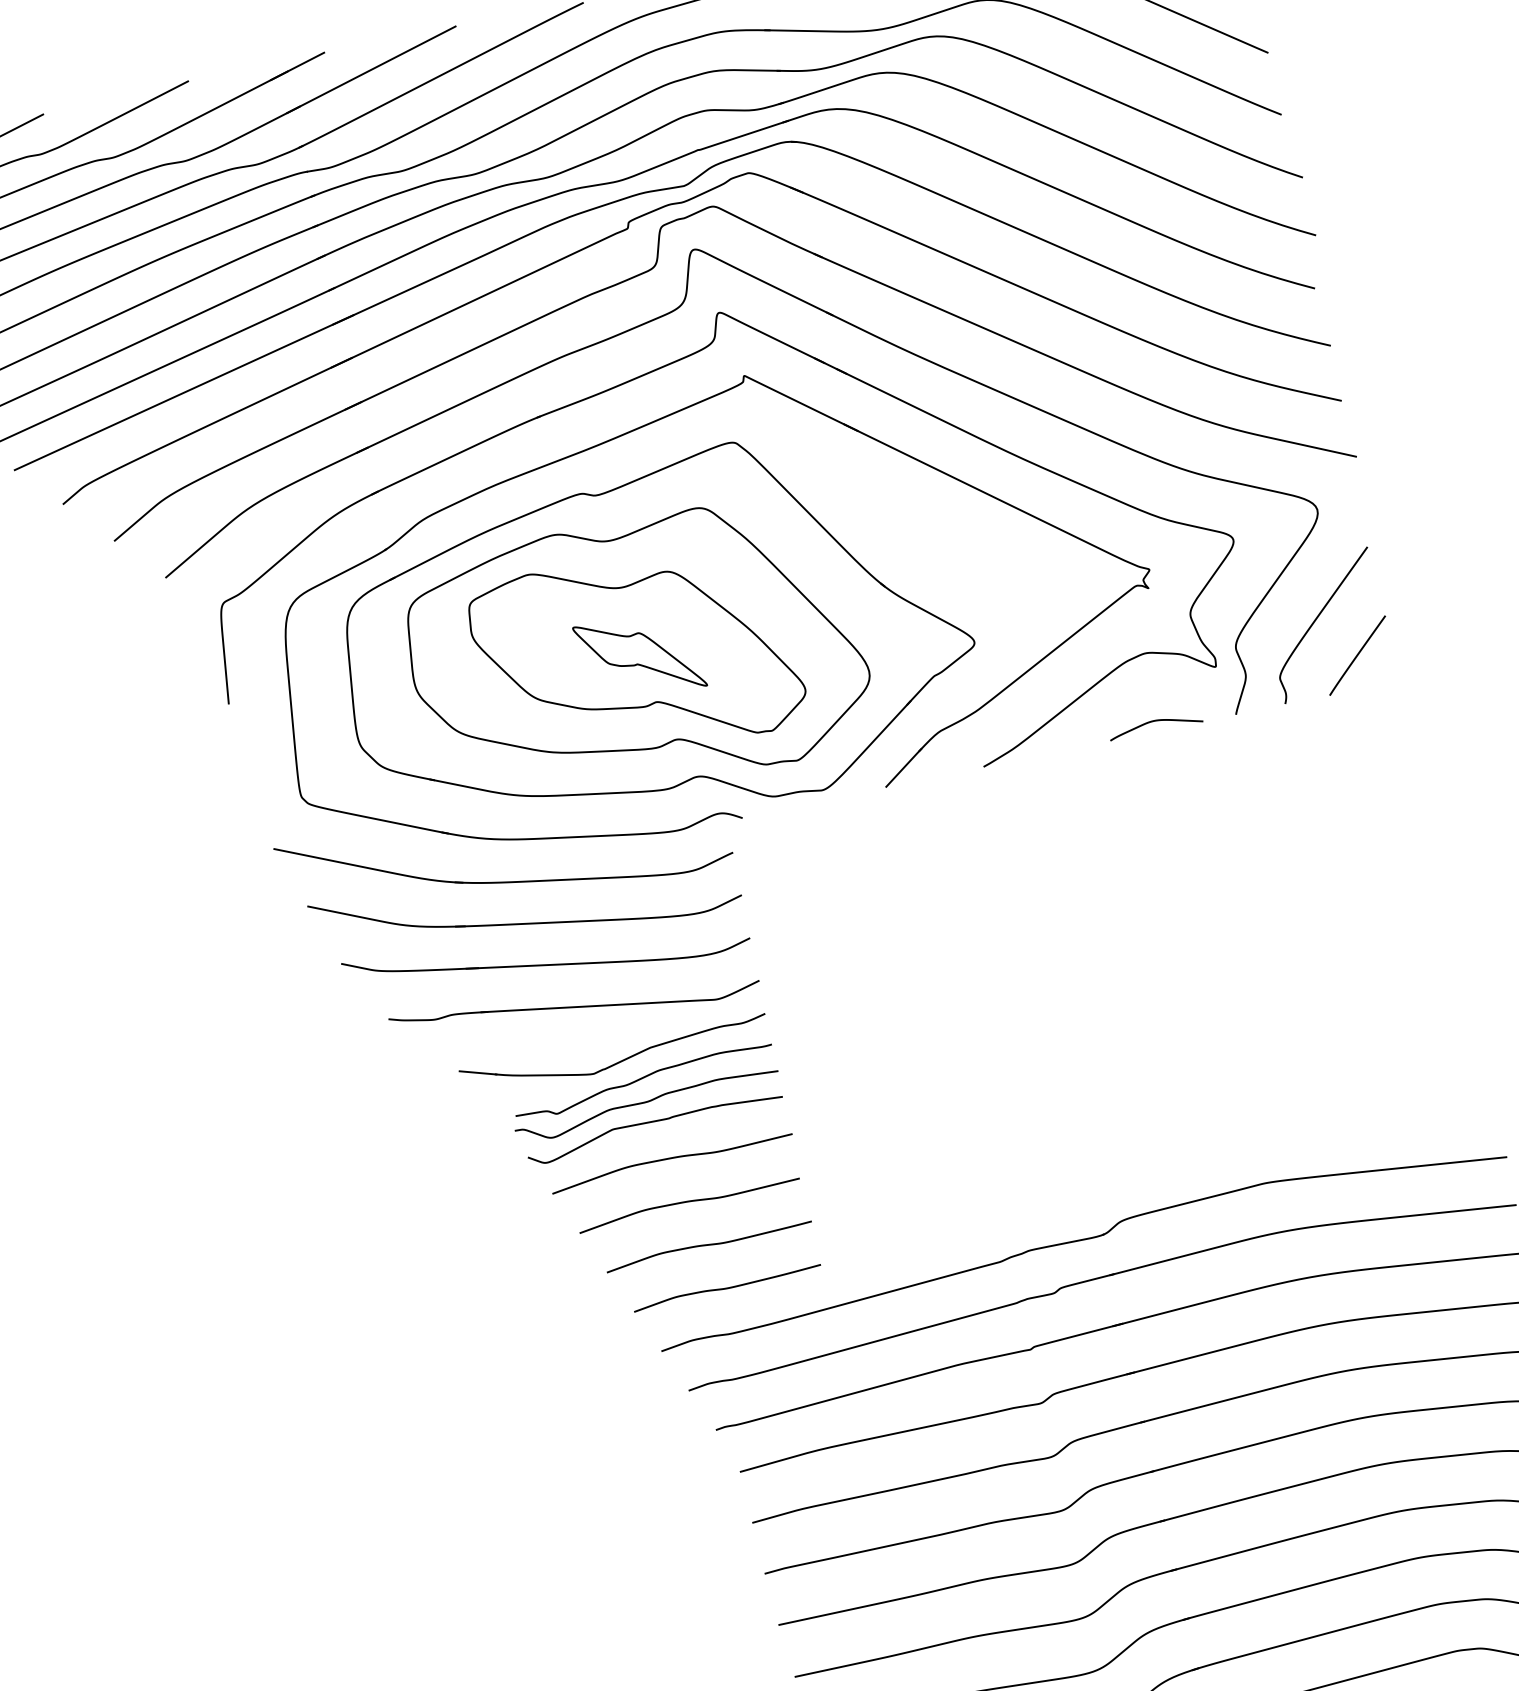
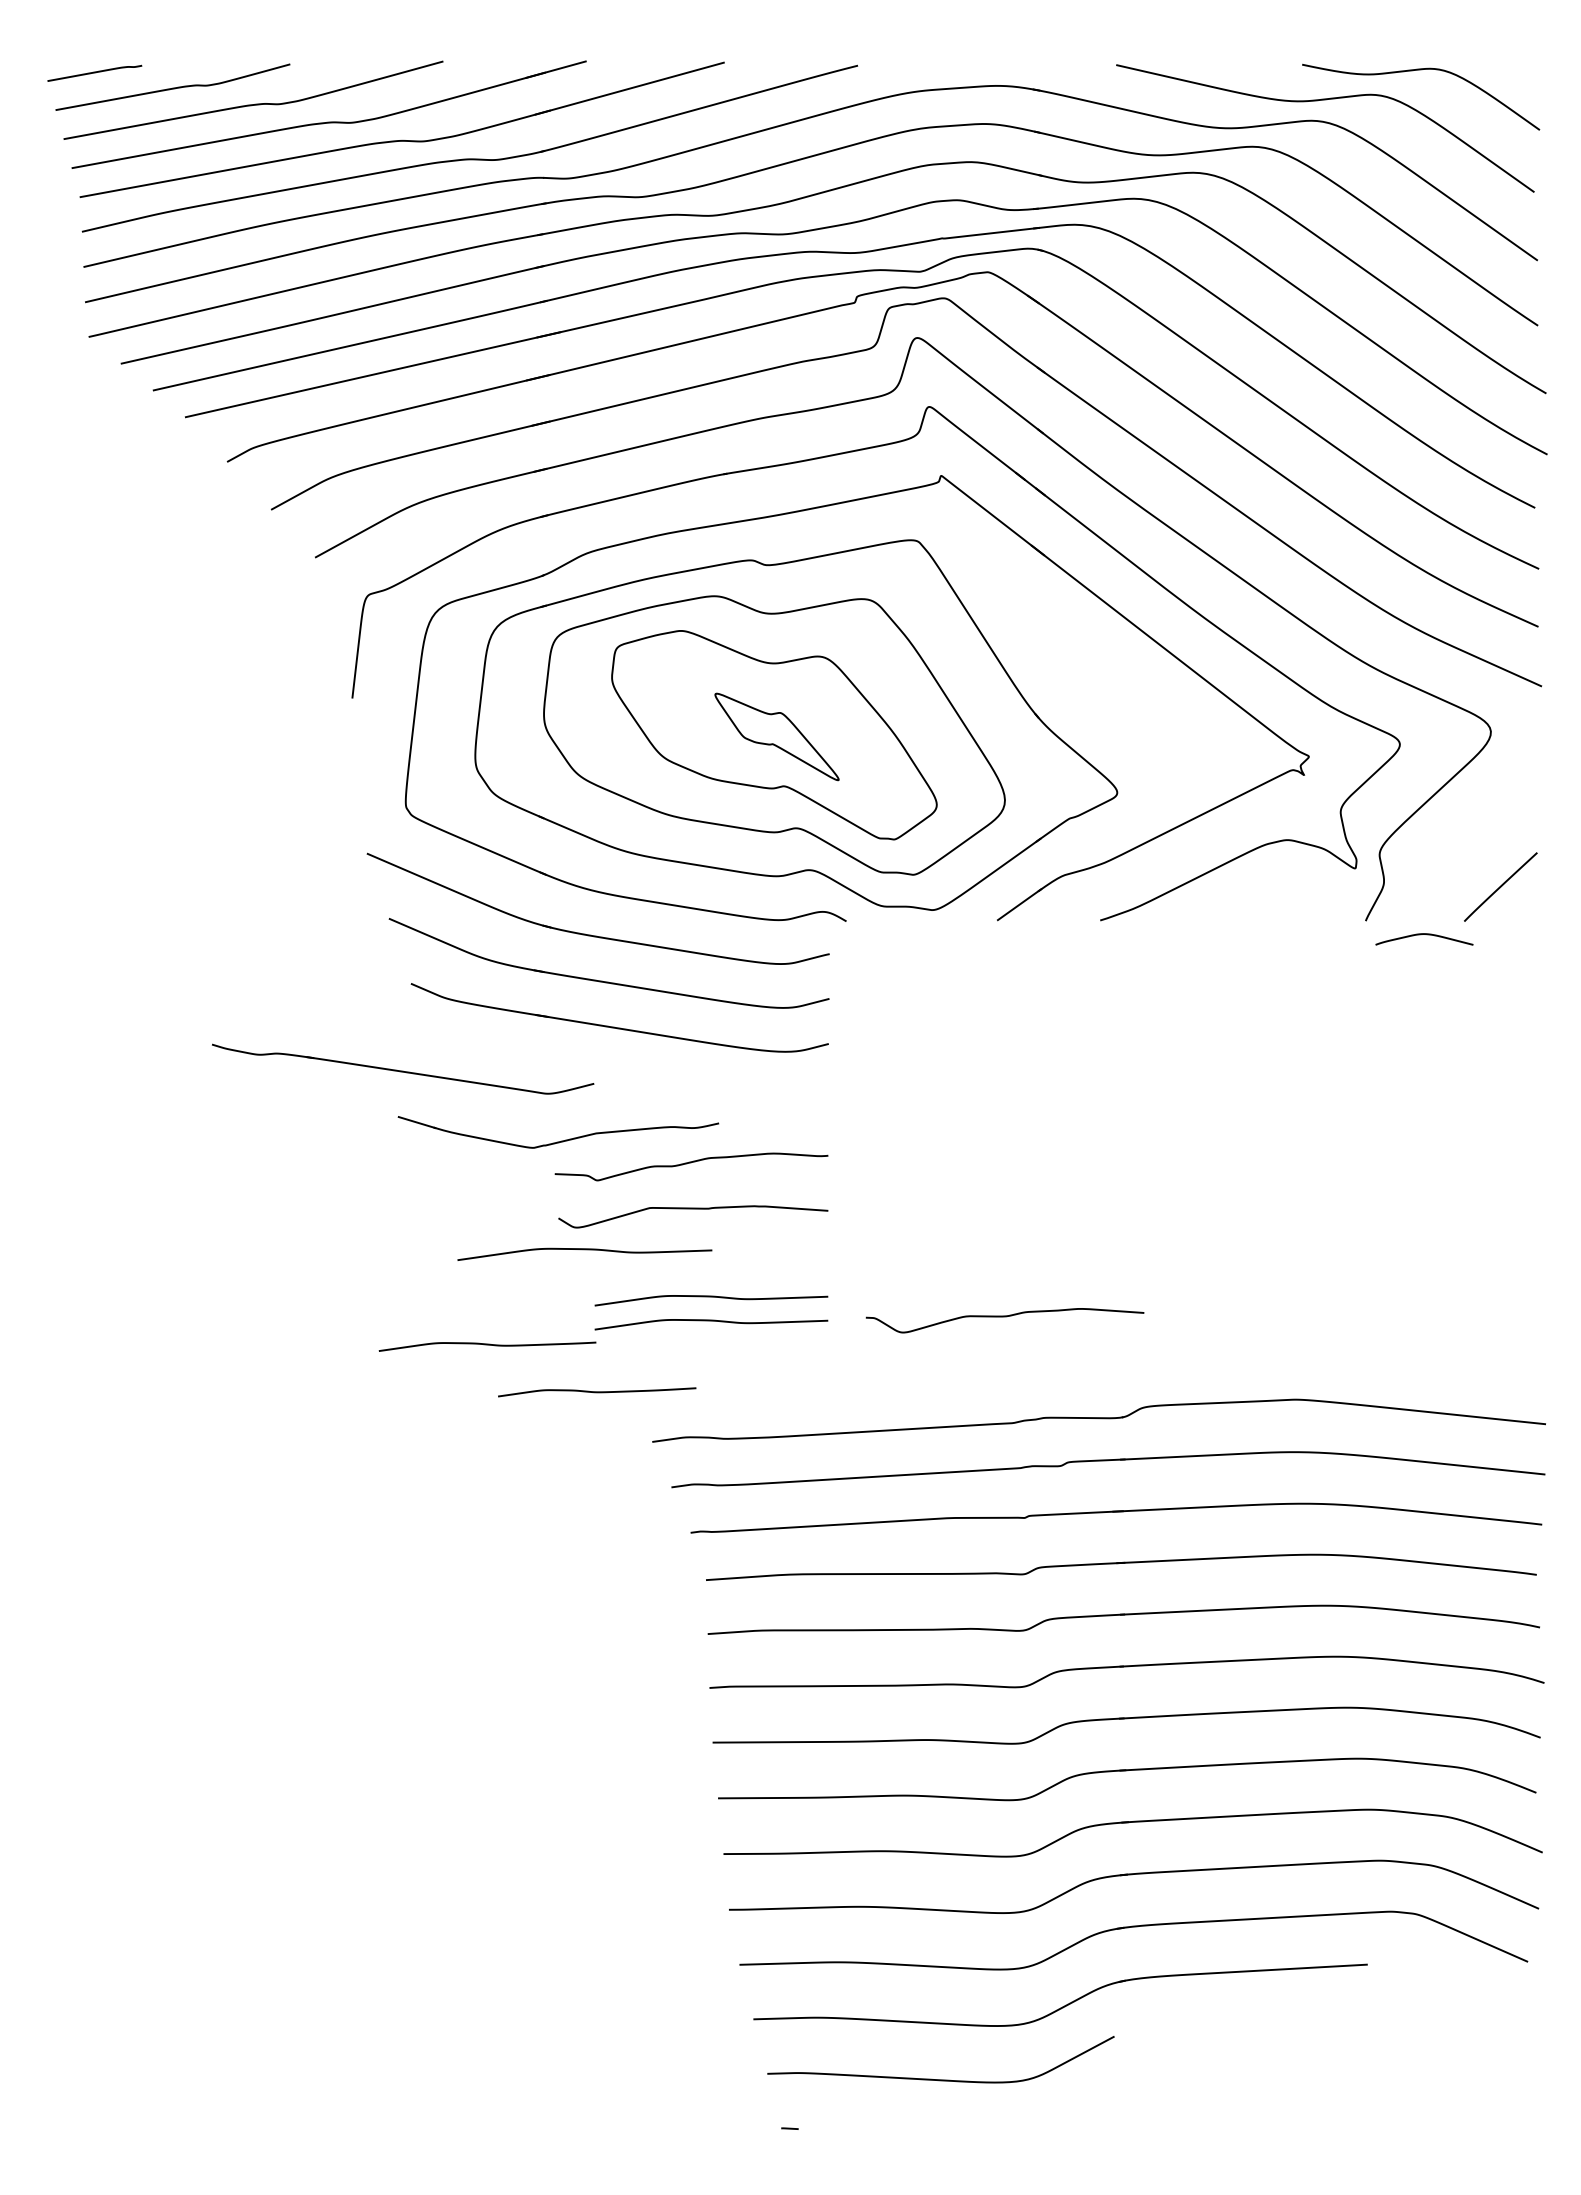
curve: (1317, 618) -> (1468, 841), removed
curve: (1156, 721) -> (1426, 935), moved
part: (575, 1003) -> (403, 1068), moved
part: (618, 1061) -> (561, 1140), moved
curve: (646, 1103) -> (1004, 1317), moved
curve: (671, 1159) -> (584, 1250), moved
curve: (693, 1225) -> (711, 1321), added
curve: (709, 1245) -> (487, 1345), moved
curve: (727, 1288) -> (597, 1392), moved

